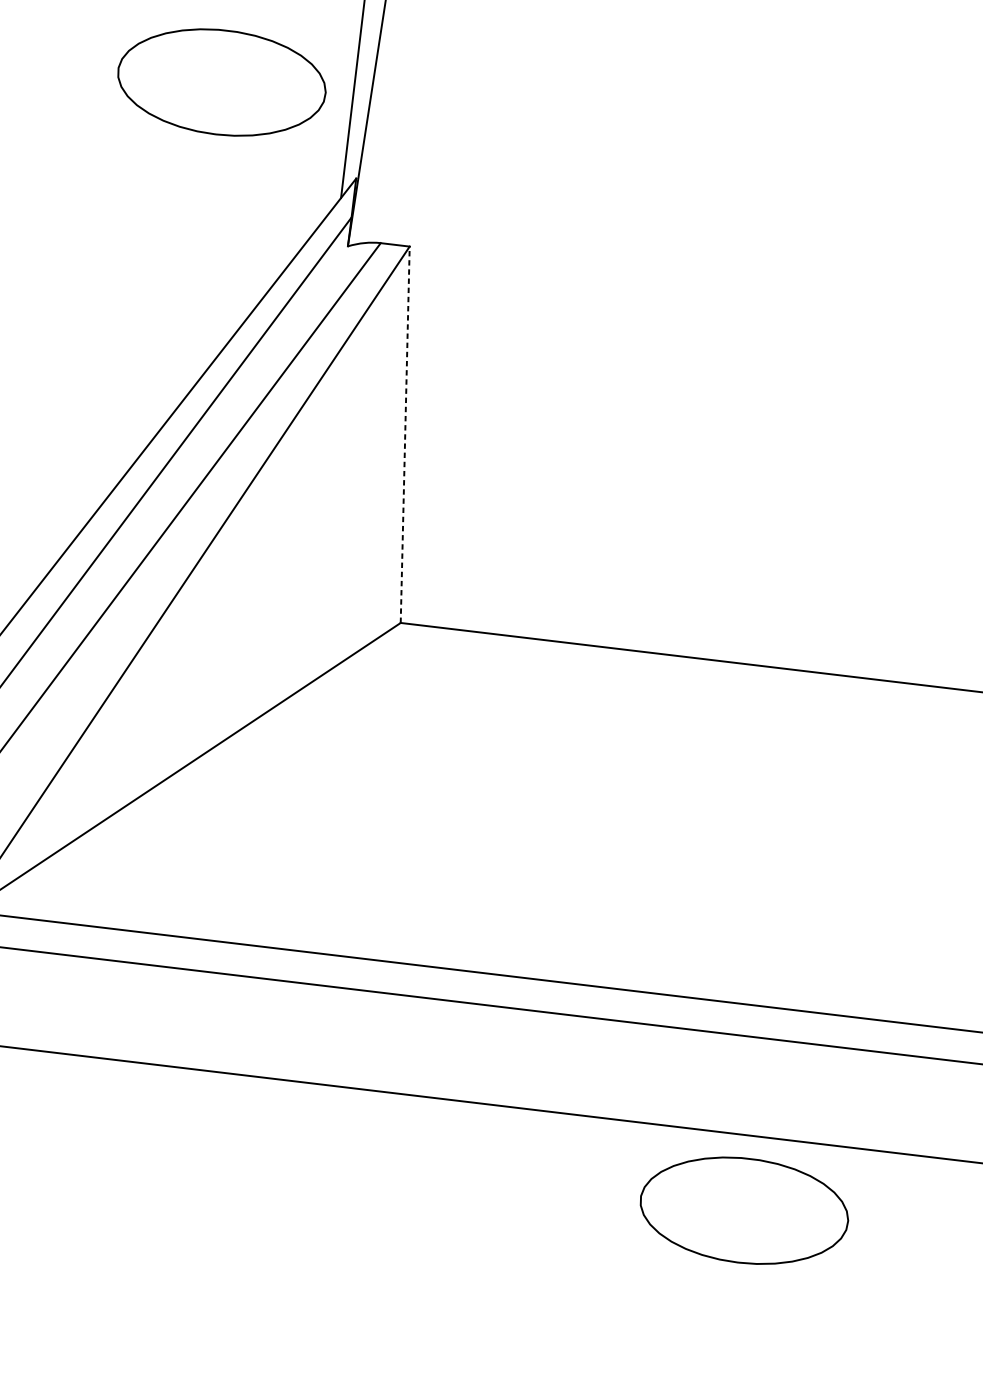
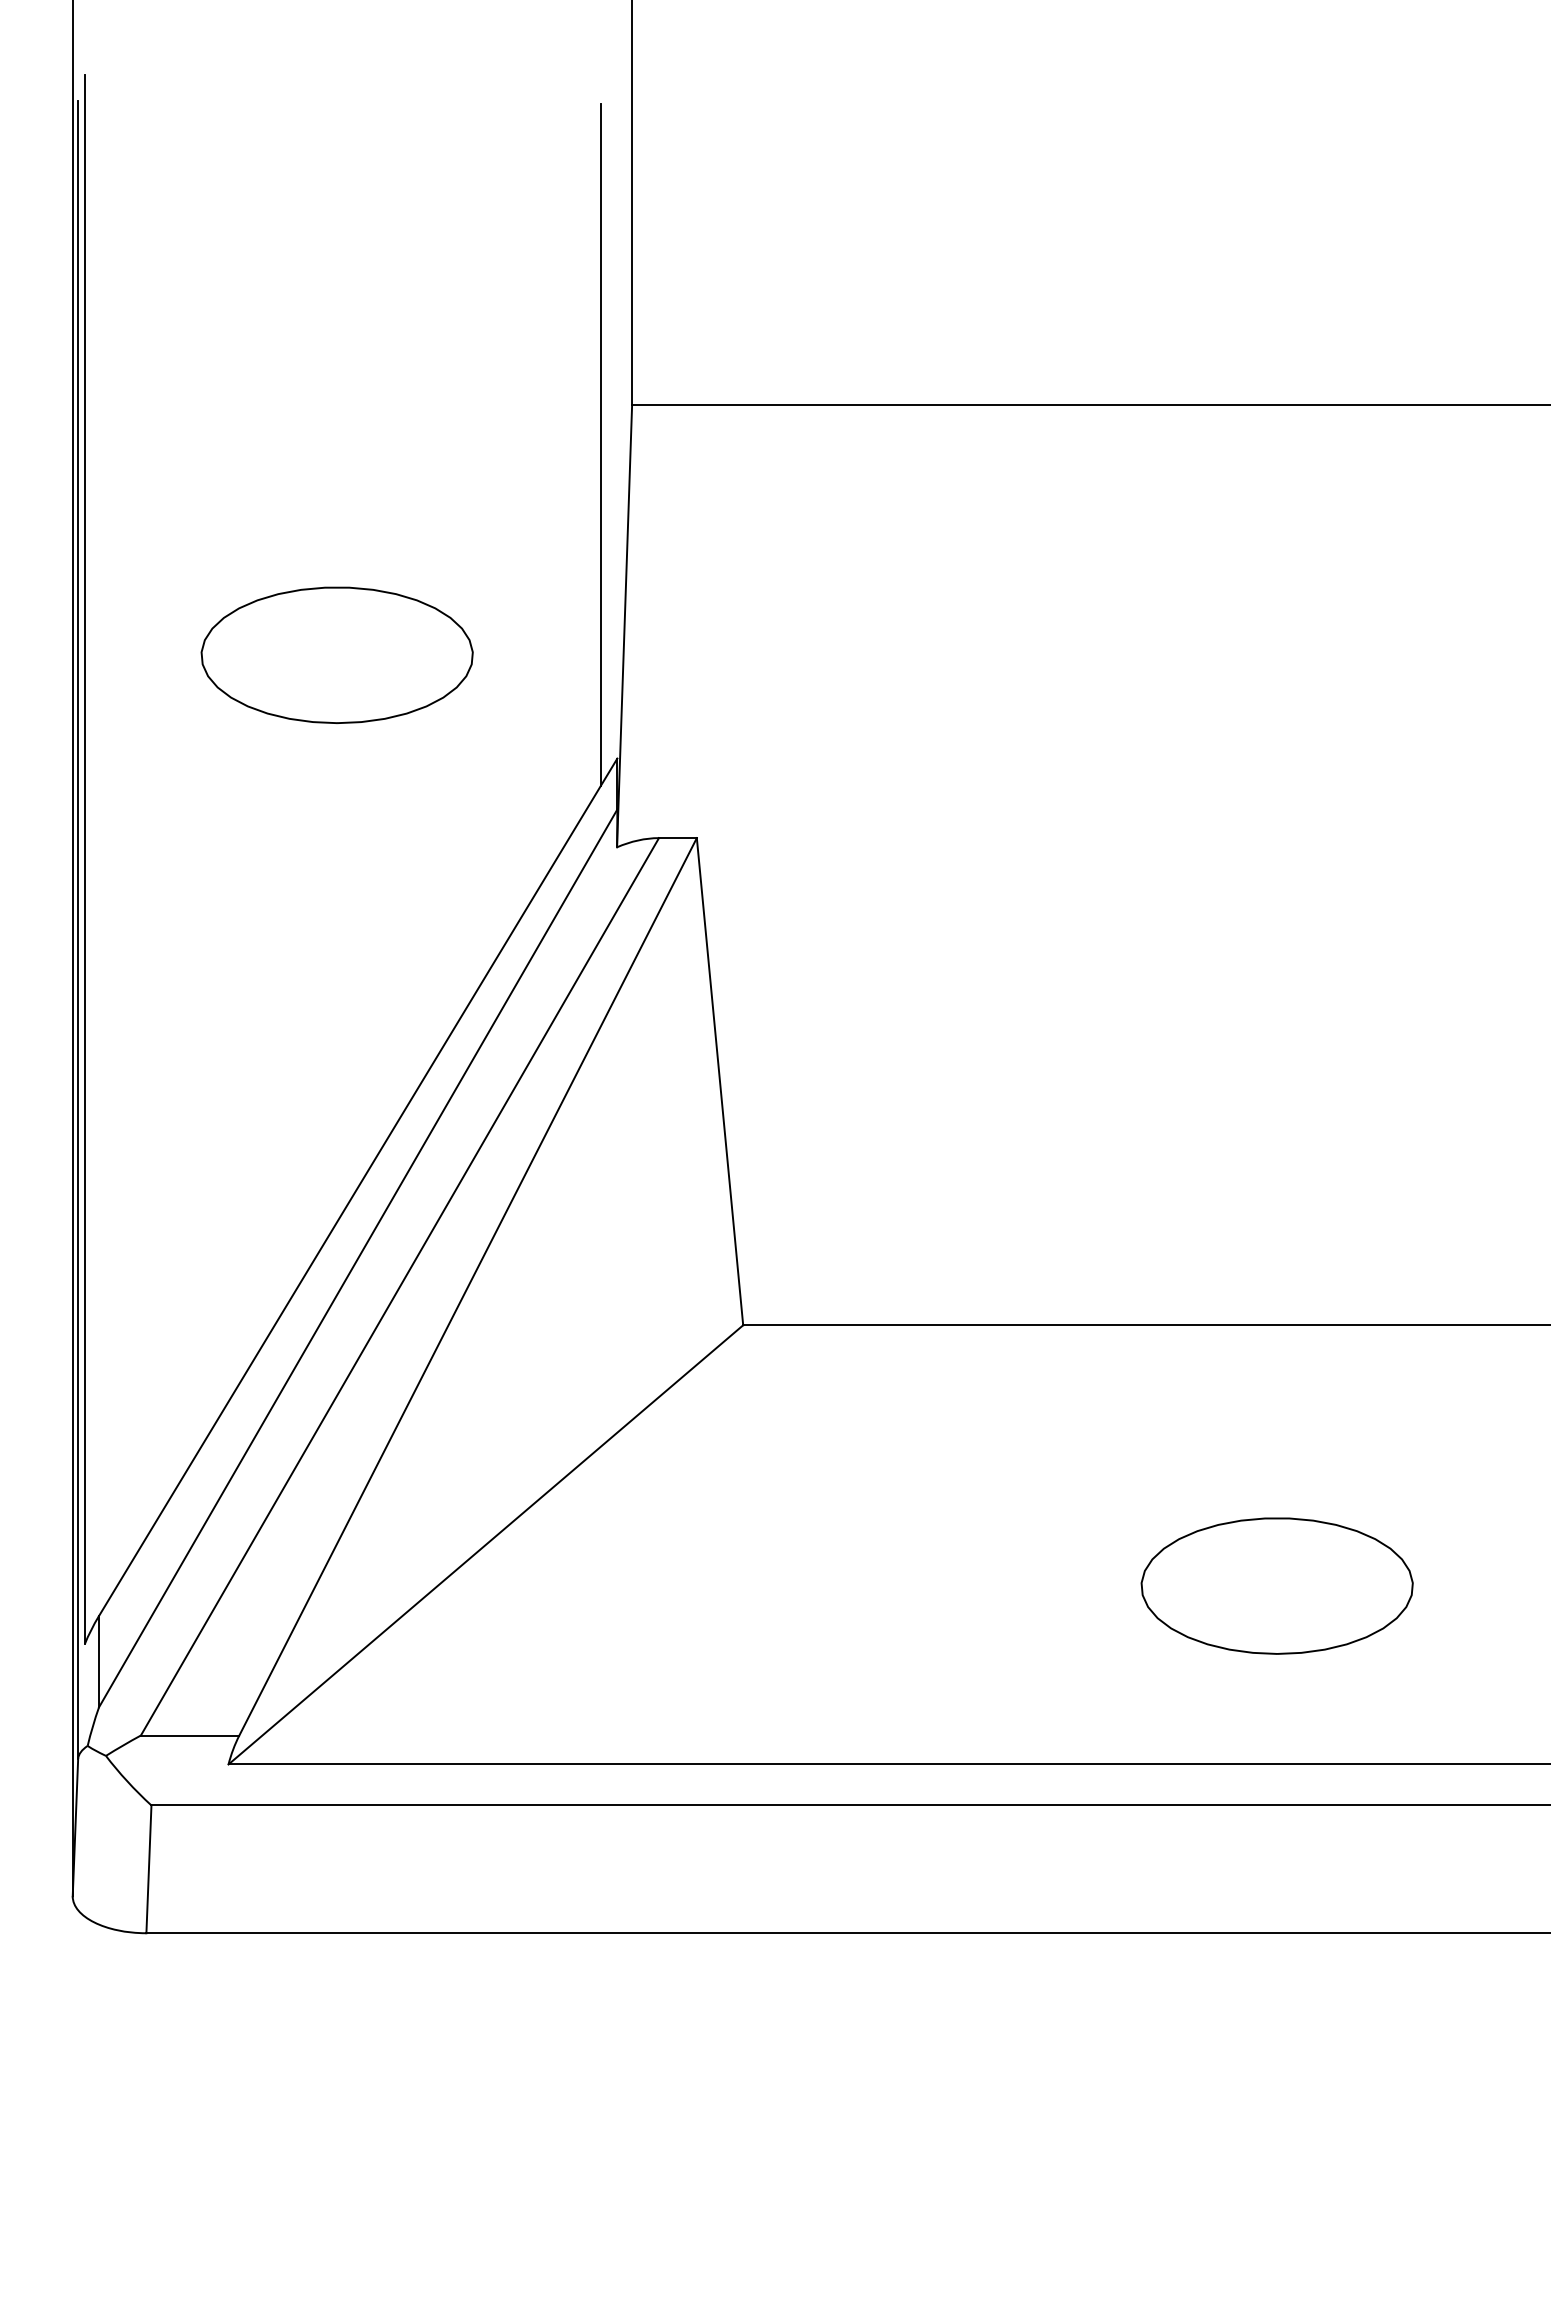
part: (221, 81) -> (336, 654), moved
line: (405, 434) -> (720, 1081), dashed -> solid
part: (743, 1210) -> (1276, 1585), moved

